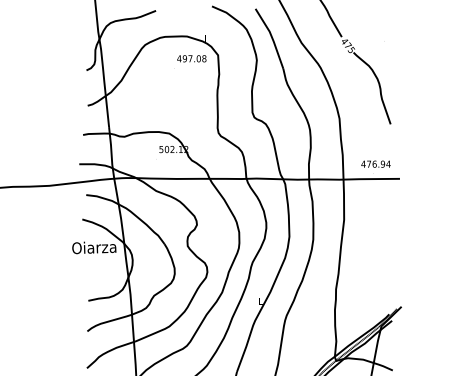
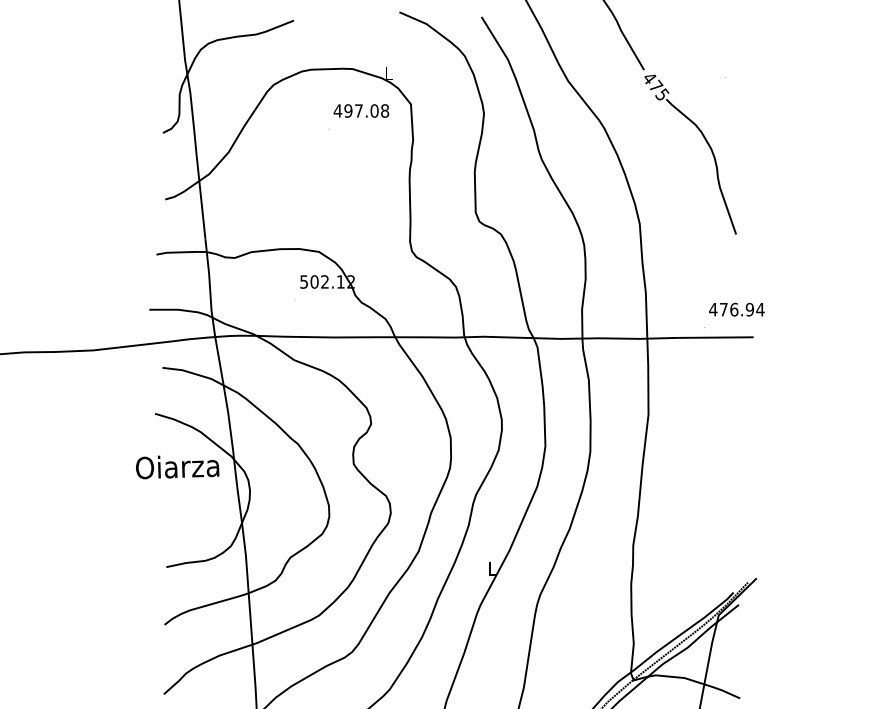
text: (375, 163) -> (735, 308), moved

